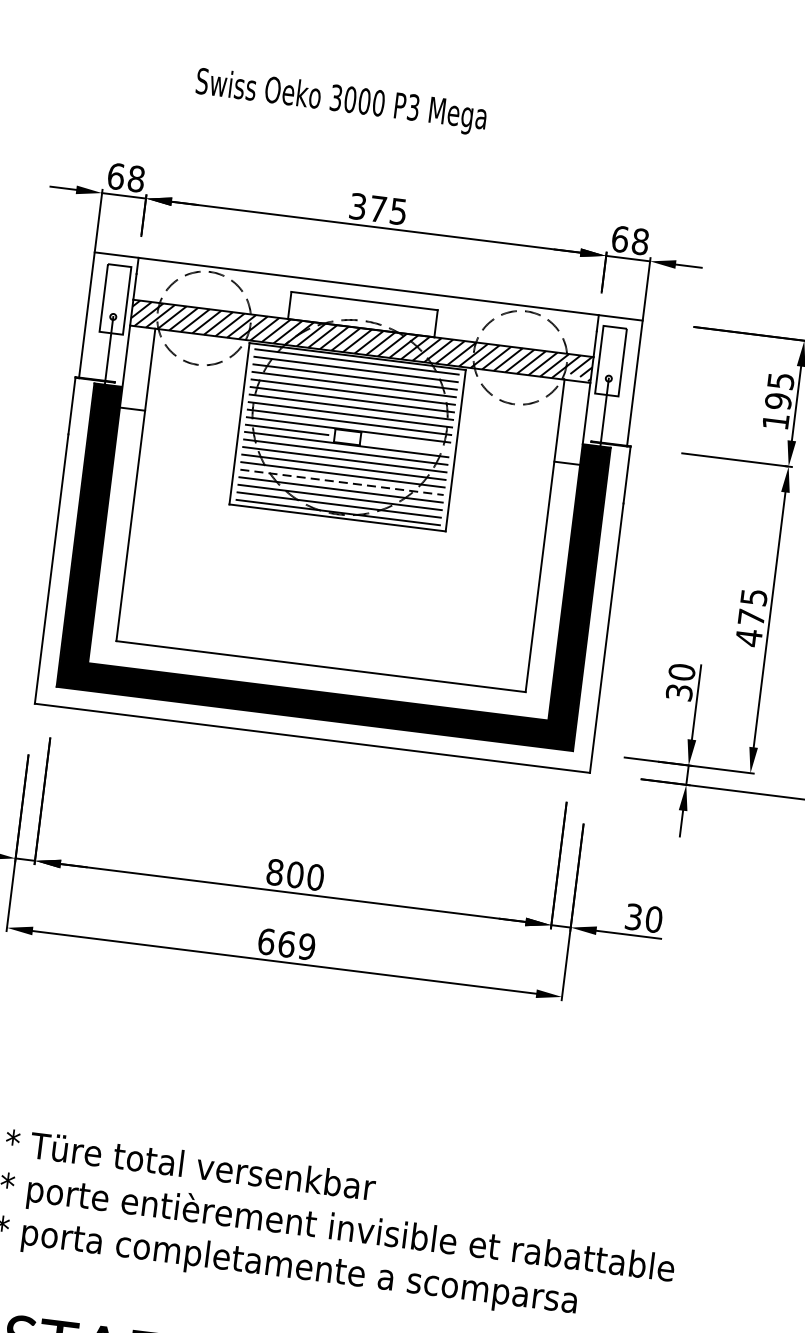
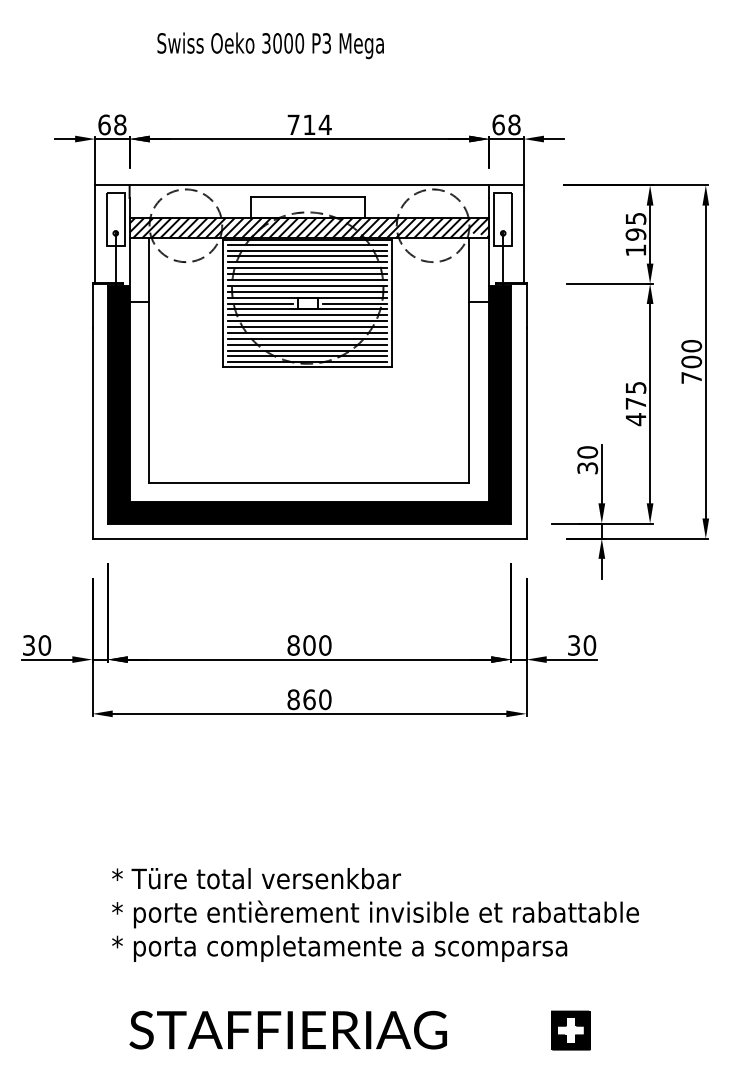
text: (378, 208) -> (309, 124), 375 -> 714
line: (407, 444) -> (354, 303), added
line: (343, 482) -> (308, 338), dashed -> solid
text: (286, 944) -> (309, 699), 669 -> 860

